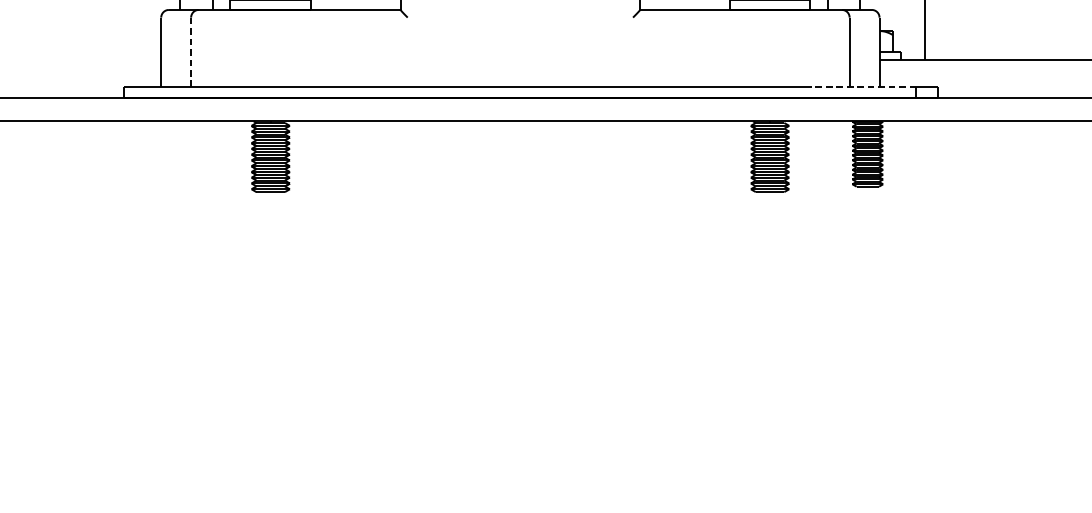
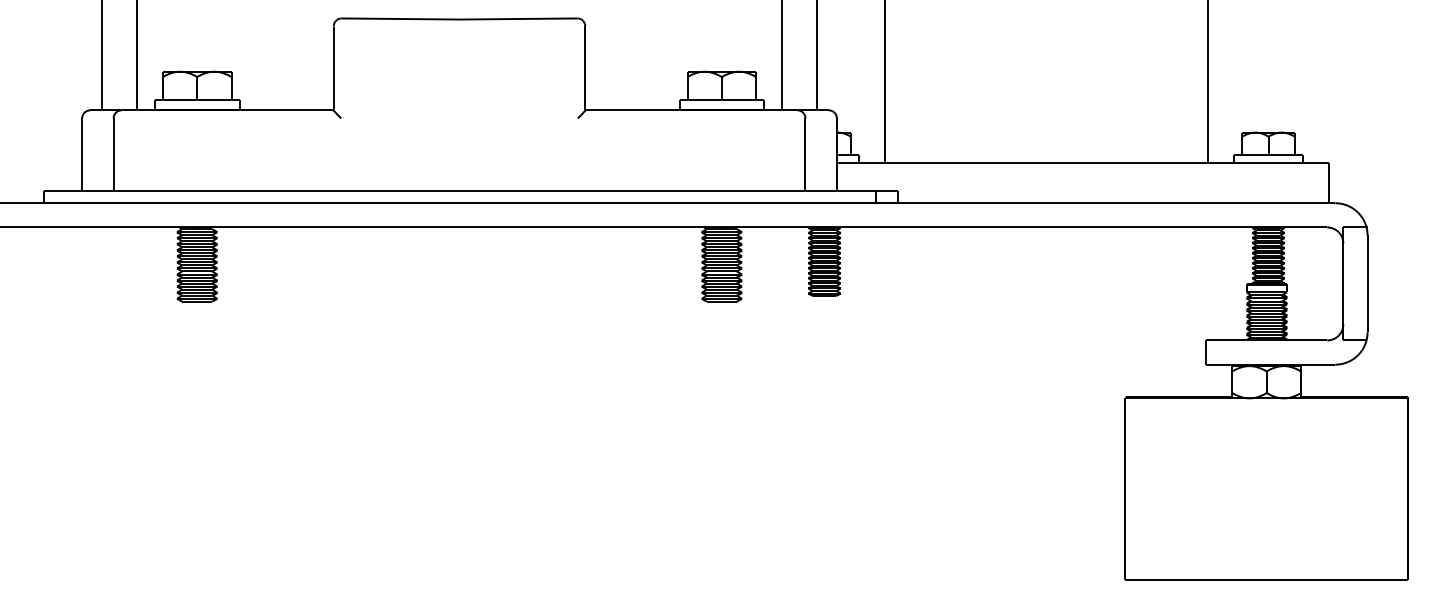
line: (191, 52) -> (113, 155), dashed -> solid
line: (861, 87) -> (817, 191), dashed -> solid

